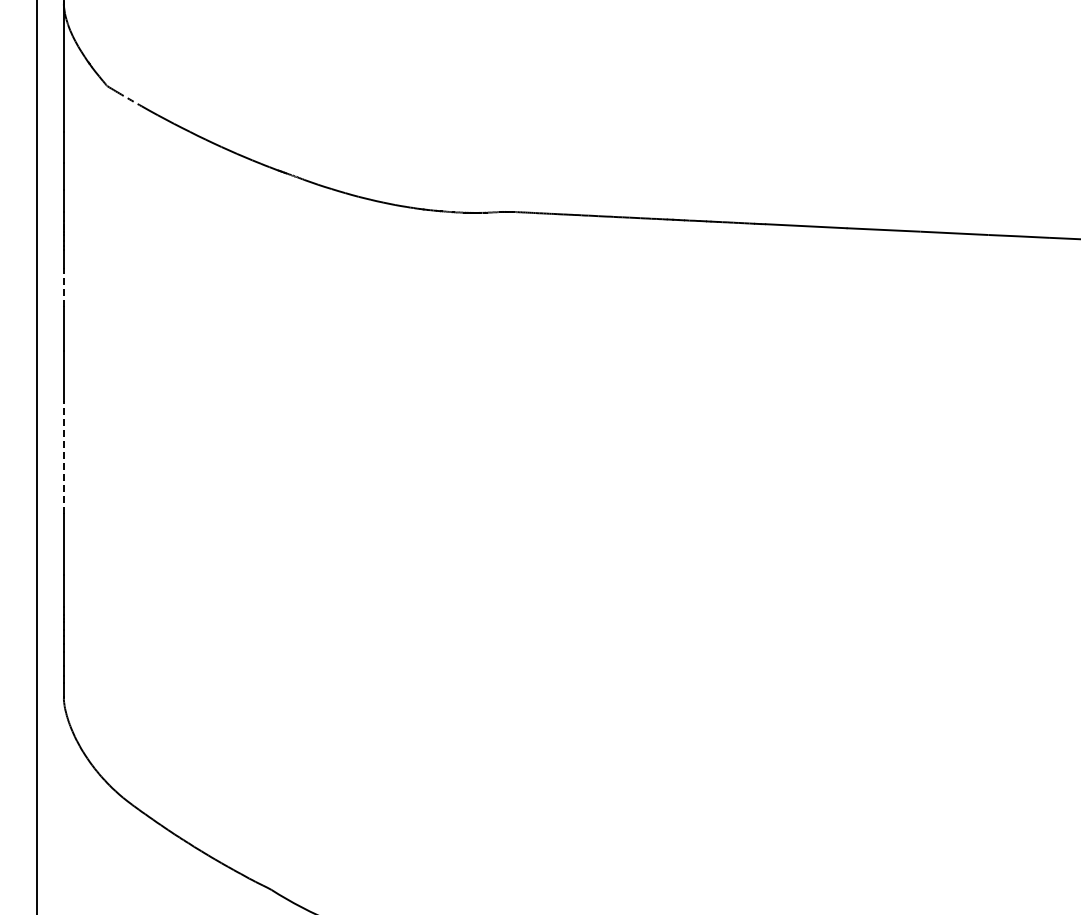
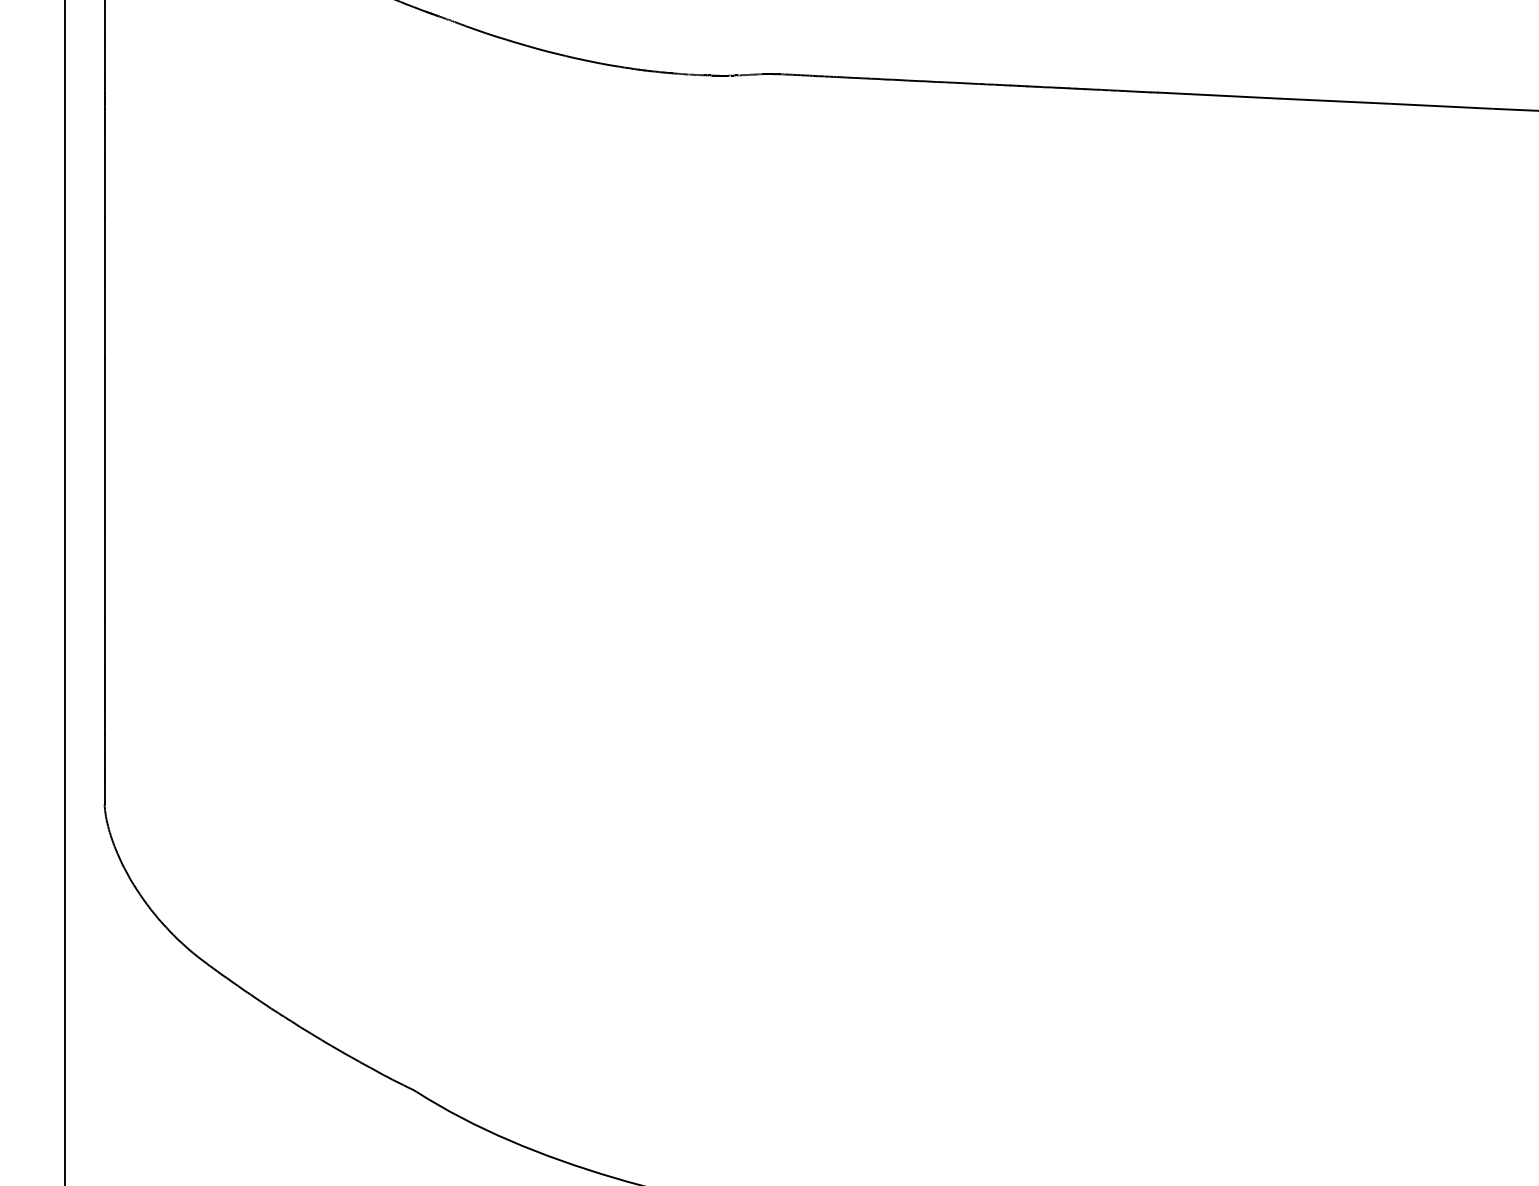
line: (63, 287) -> (104, 187), dashed -> solid
line: (63, 457) -> (104, 442), dashed -> solid

